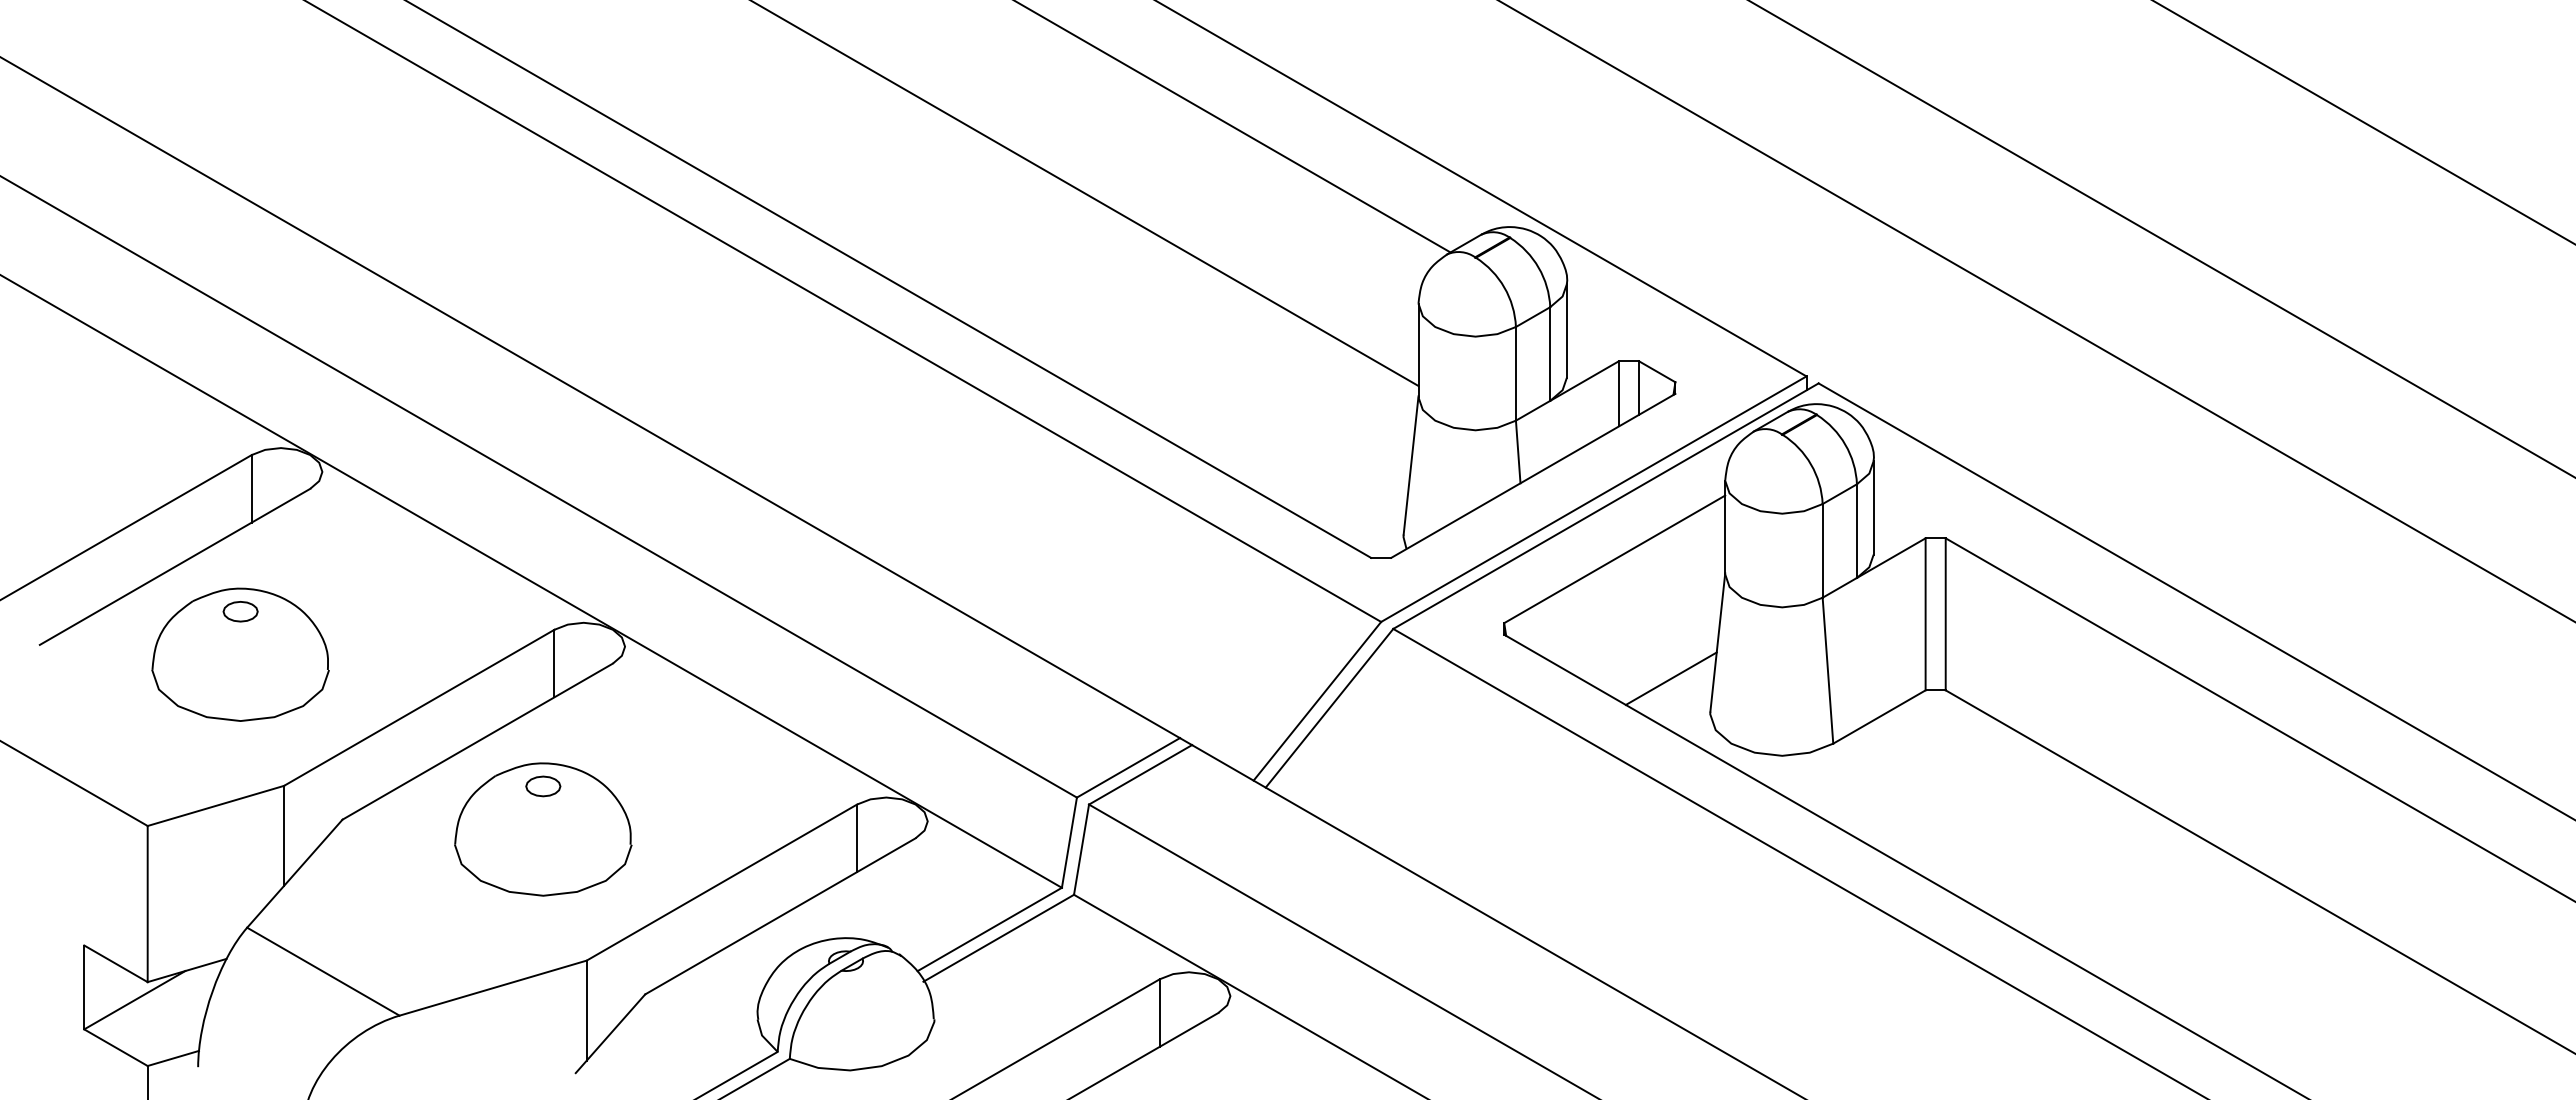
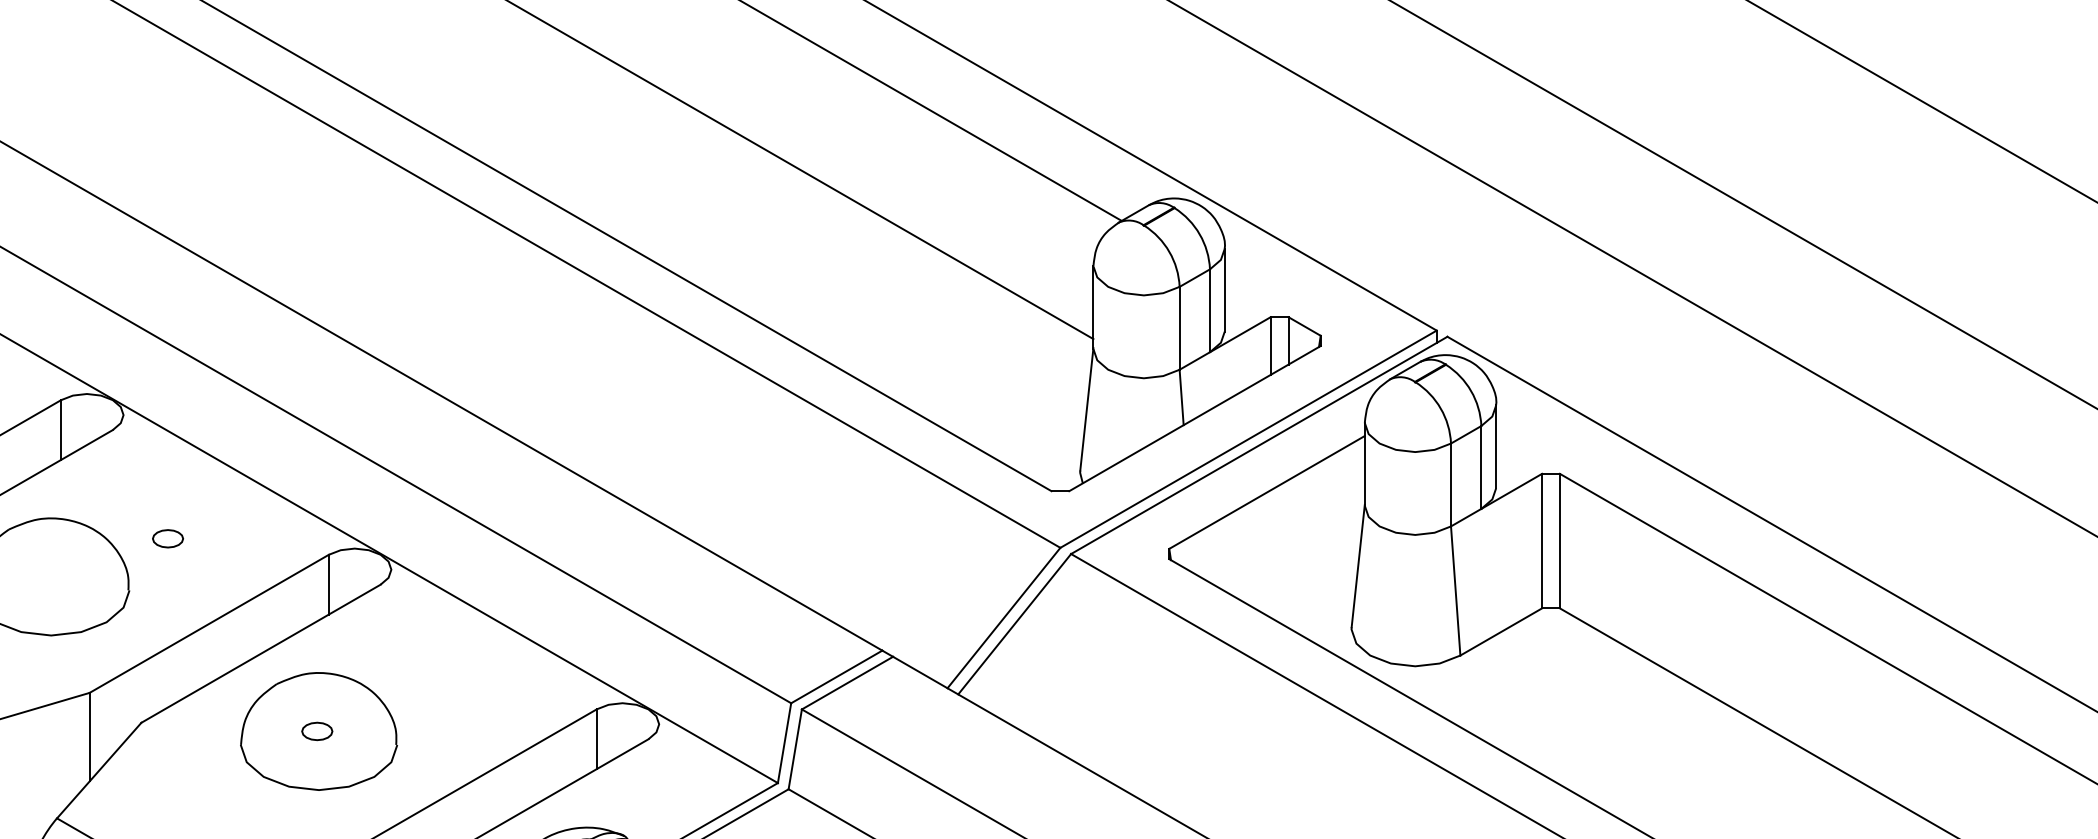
part: (240, 611) -> (167, 538), moved
line: (1670, 678) -> (1316, 597), removed
part: (543, 786) -> (317, 731), moved

